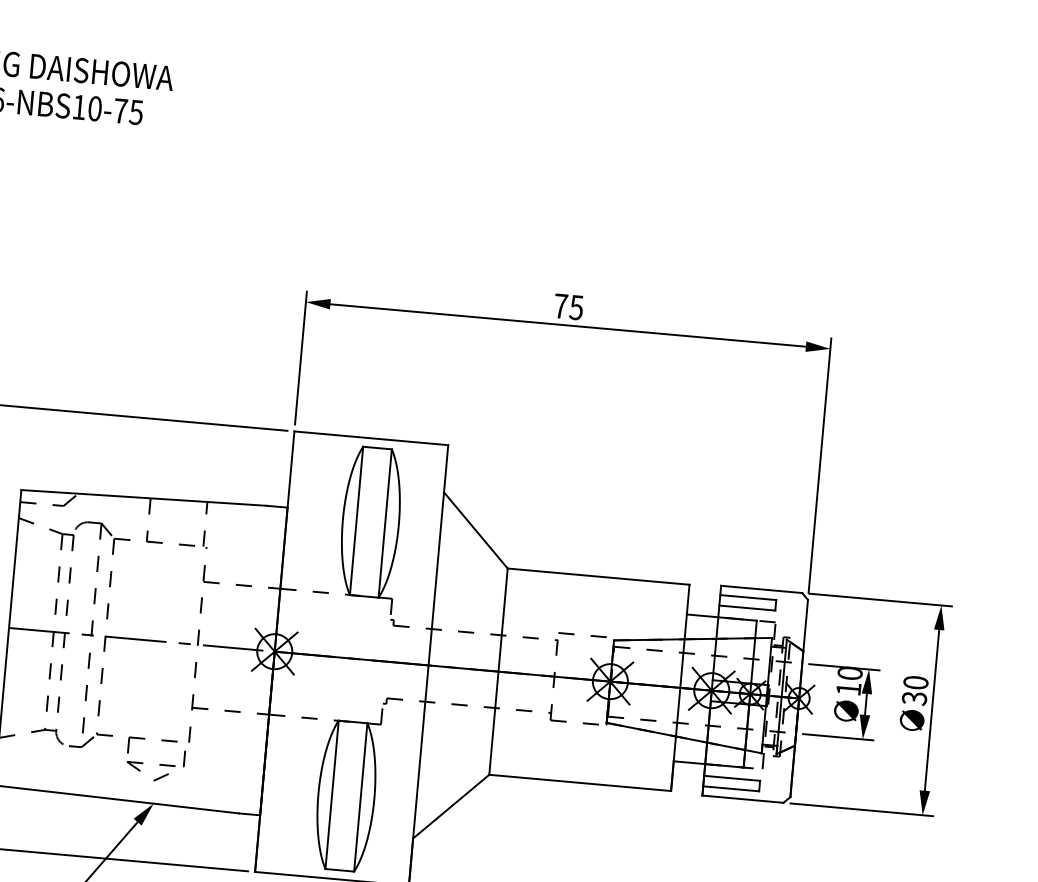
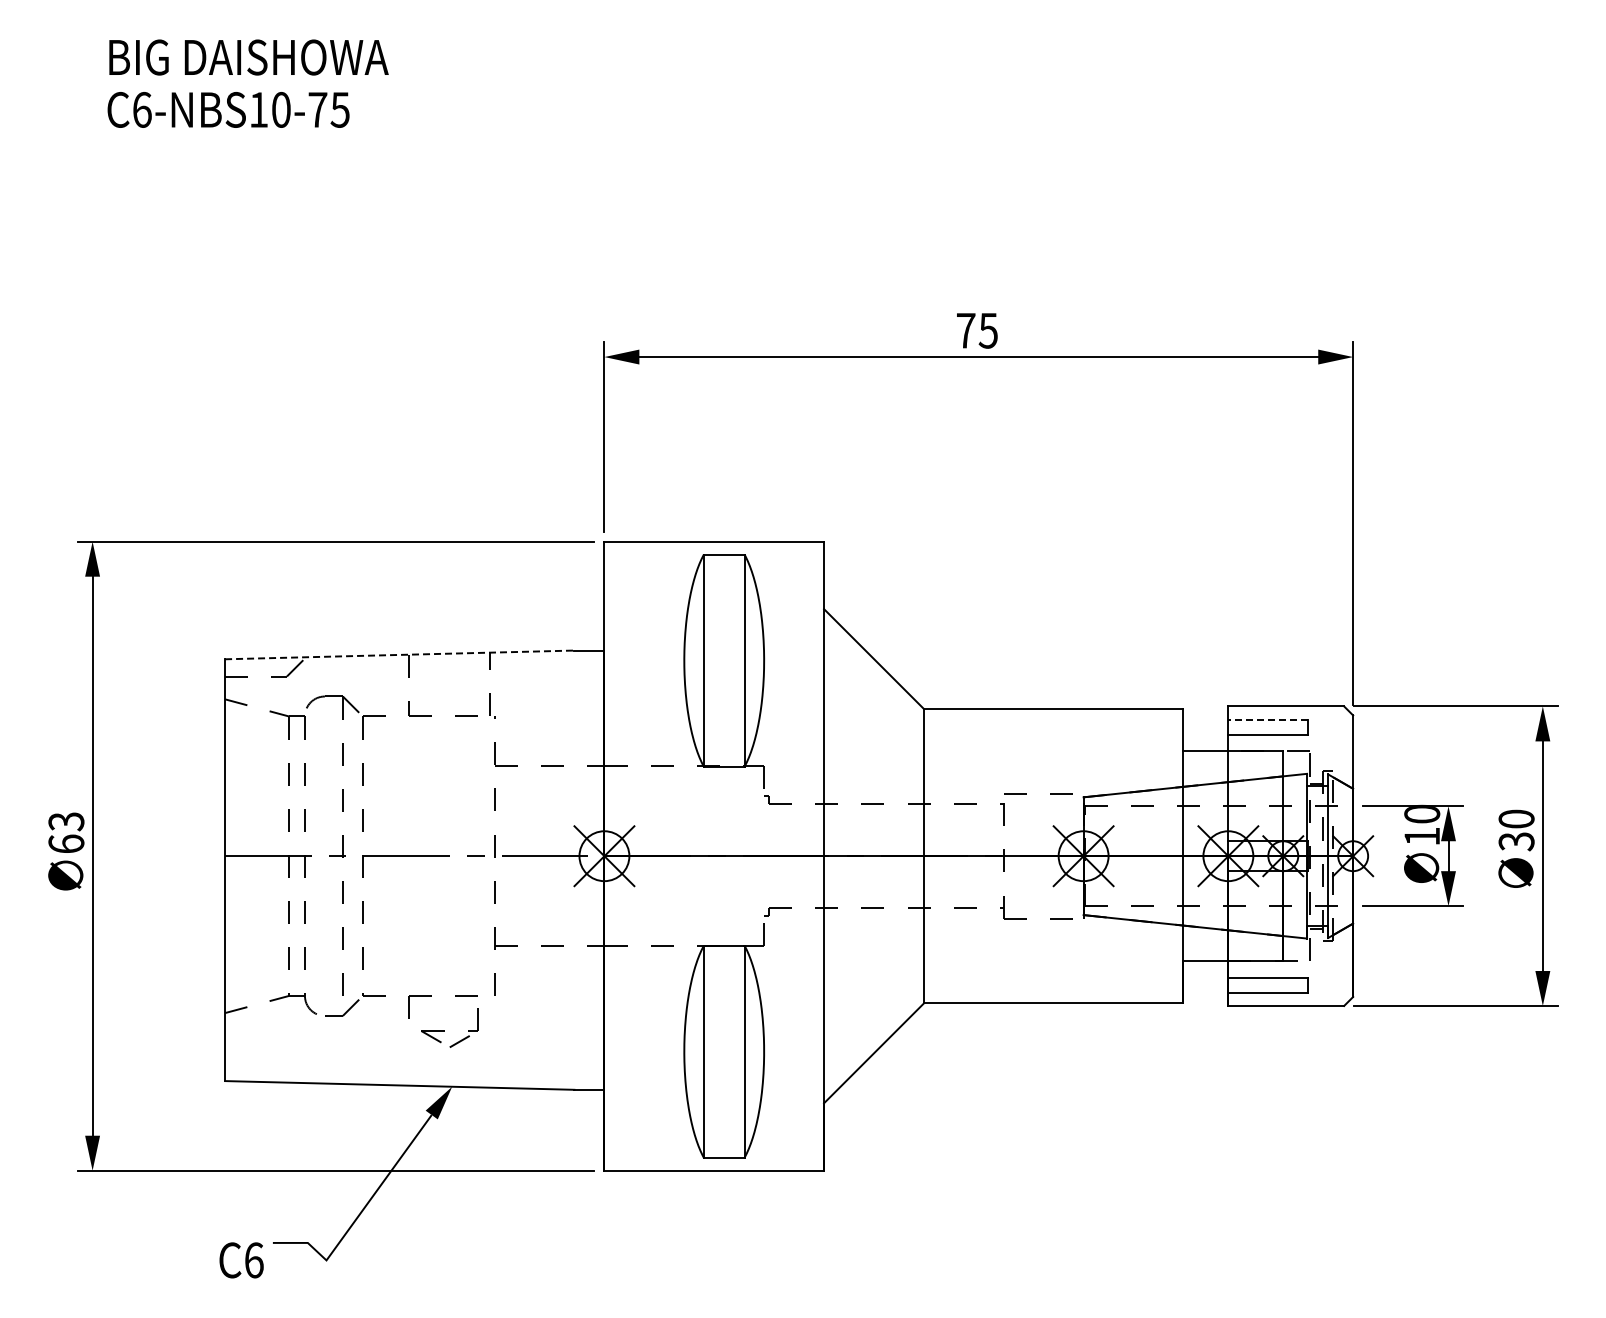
line: (143, 497) -> (399, 654), solid -> dashed
line: (748, 597) -> (1268, 719), solid -> dashed
part: (155, 764) -> (449, 1031), size x0.7

